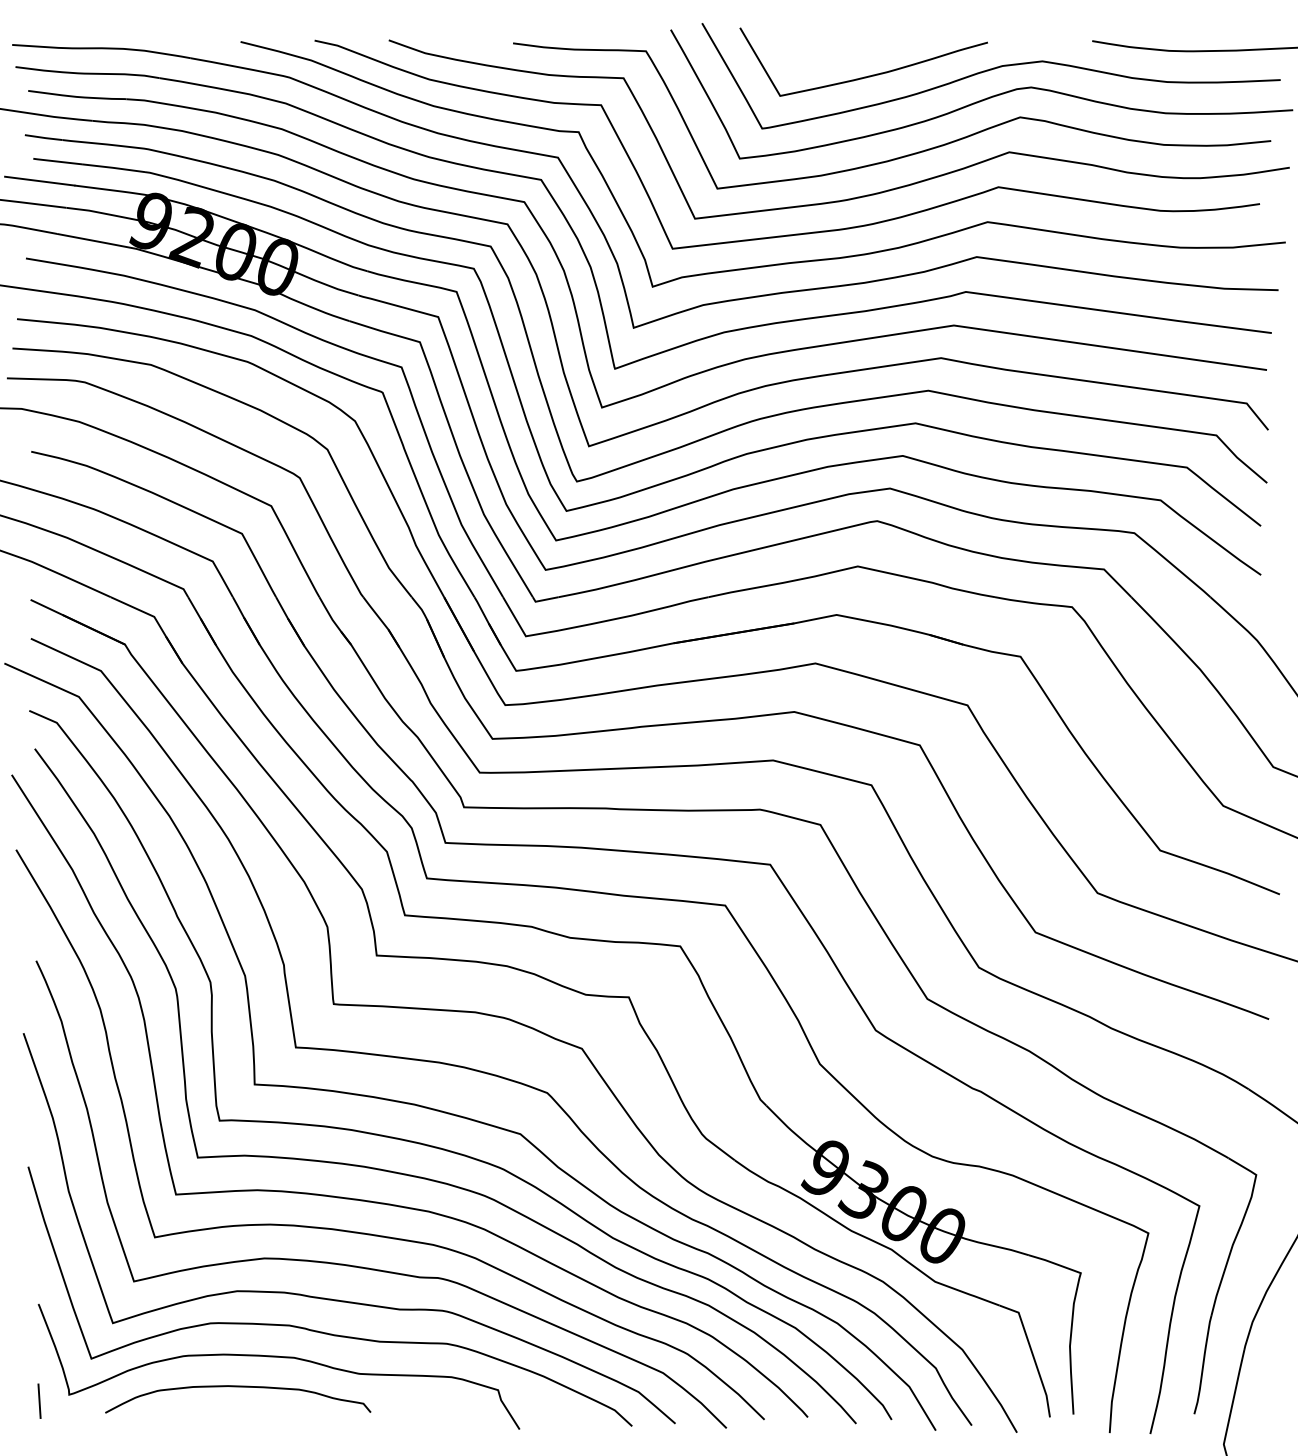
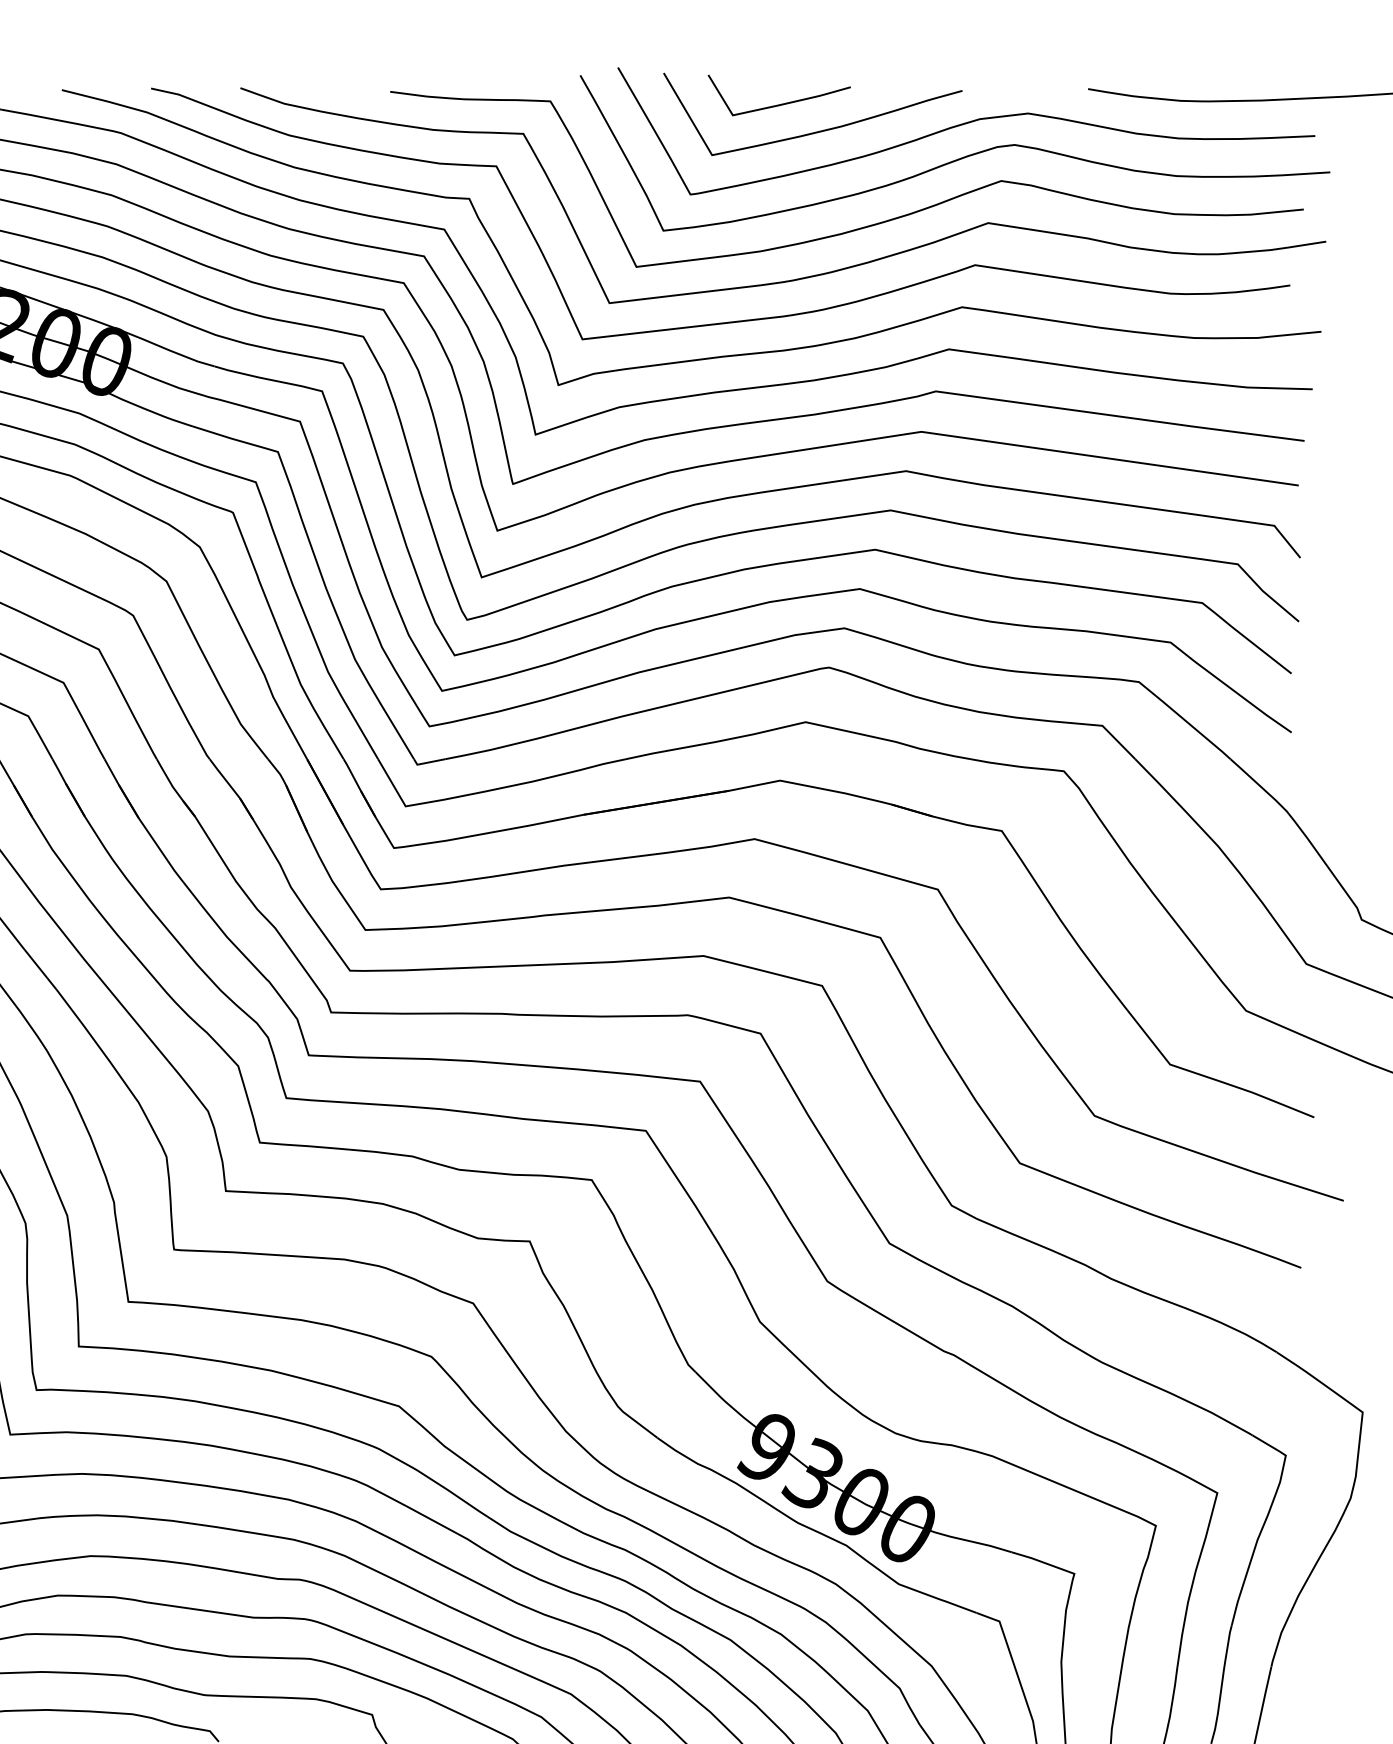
curve: (835, 53) -> (778, 104), added

